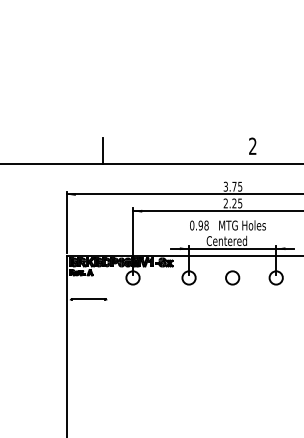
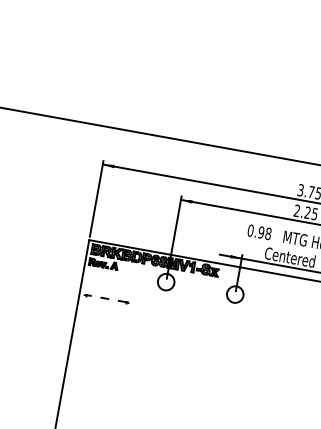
line: (102, 150) -> (156, 118), removed
circle: (232, 277) -> (288, 303), removed
line: (88, 299) -> (106, 298), solid -> dashed

